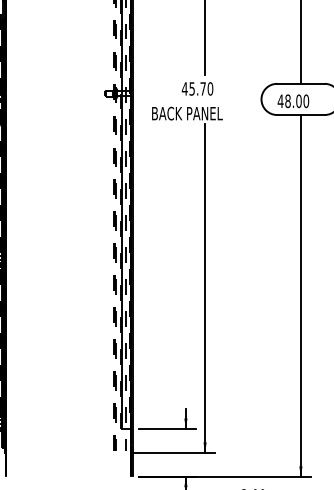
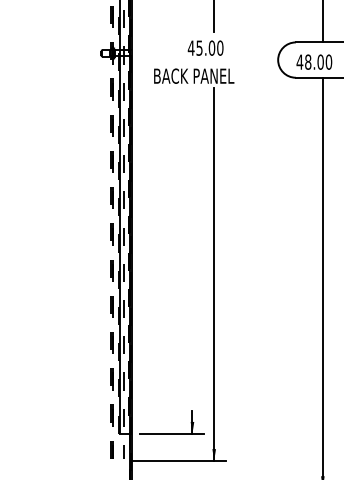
text: (202, 88) -> (211, 47), 45.70 -> 45.00

